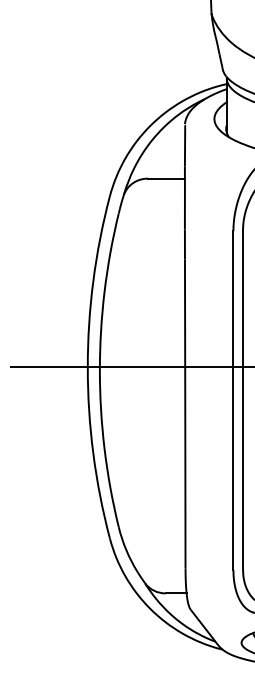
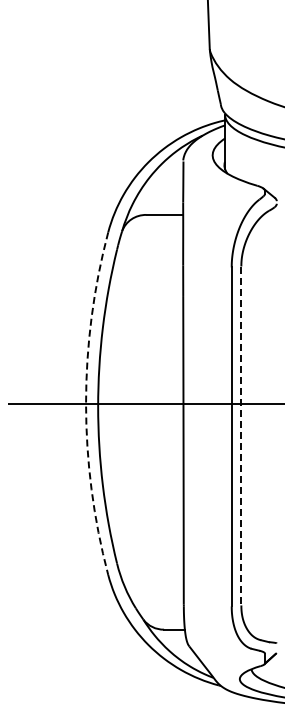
arc: (88, 367) -> (86, 403), solid -> dashed
line: (243, 400) -> (241, 436), solid -> dashed

